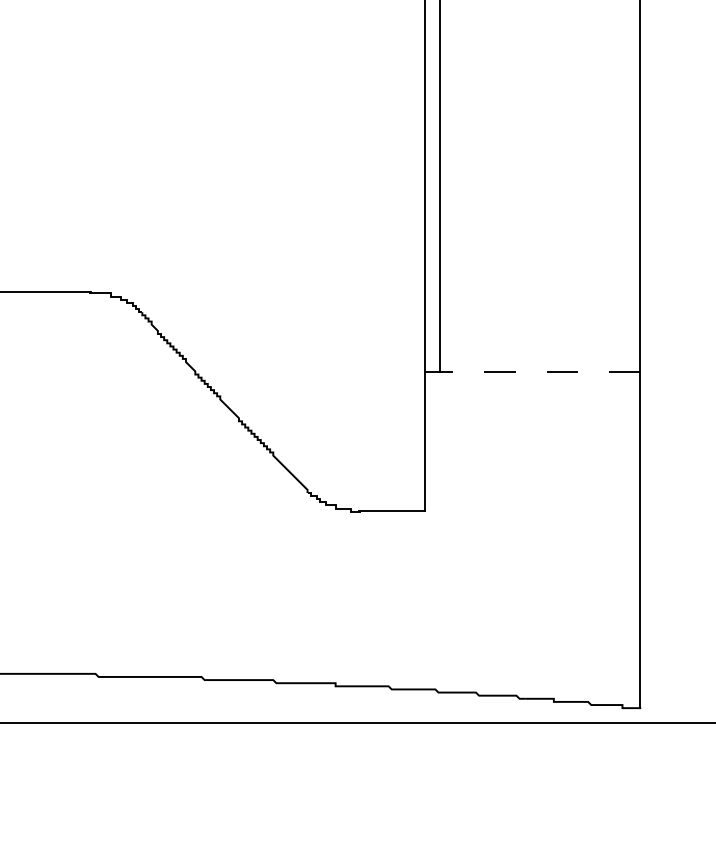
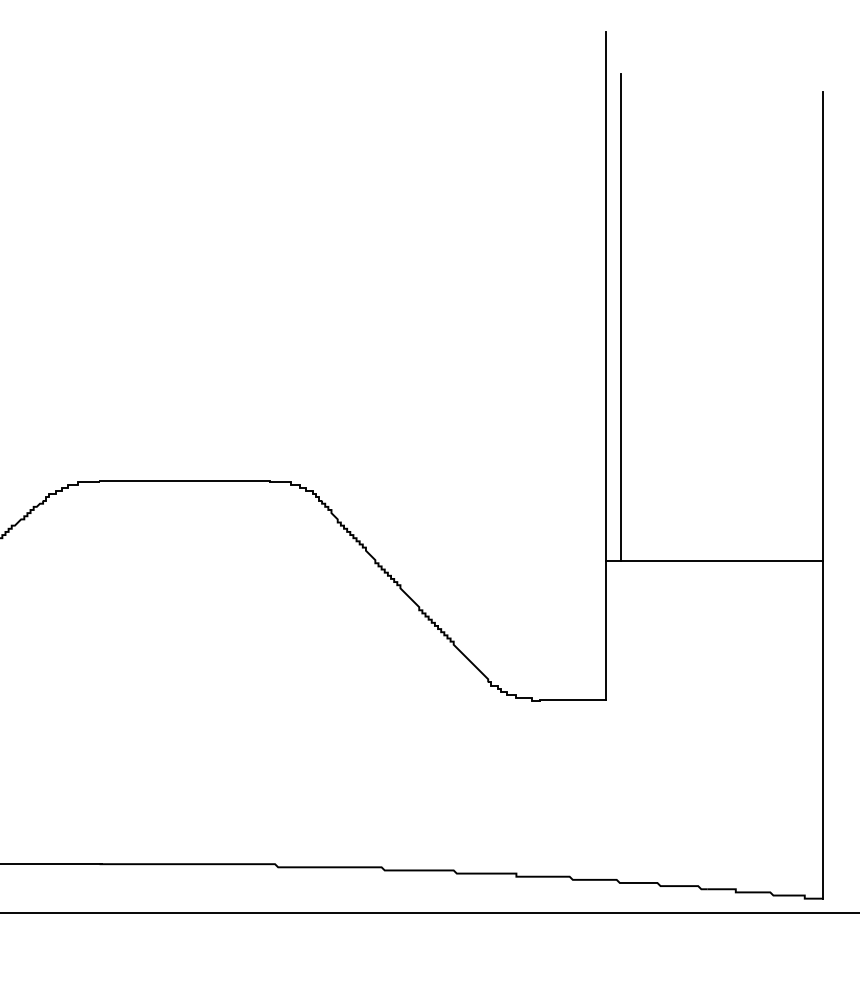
line: (531, 371) -> (713, 560), dashed -> solid

